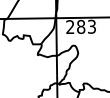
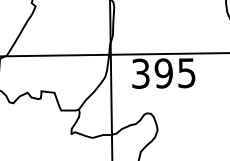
text: (80, 26) -> (162, 72), 283 -> 395

